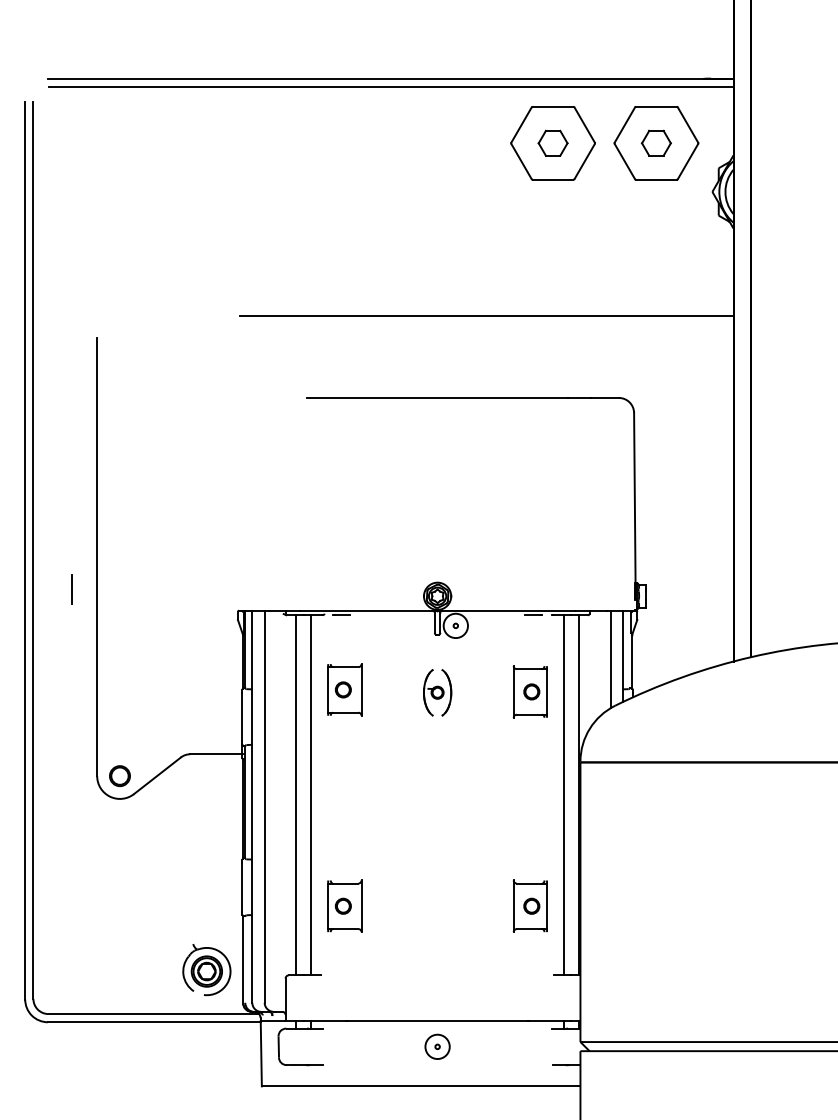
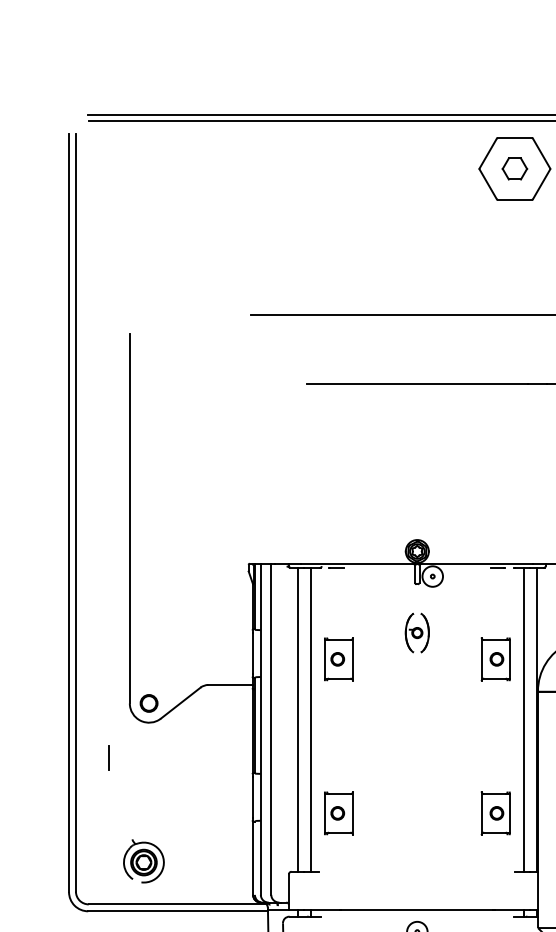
line: (71, 589) -> (108, 757), moved
part: (344, 689) -> (338, 658), moved
part: (529, 691) -> (494, 658), moved
part: (206, 970) -> (143, 861), moved

